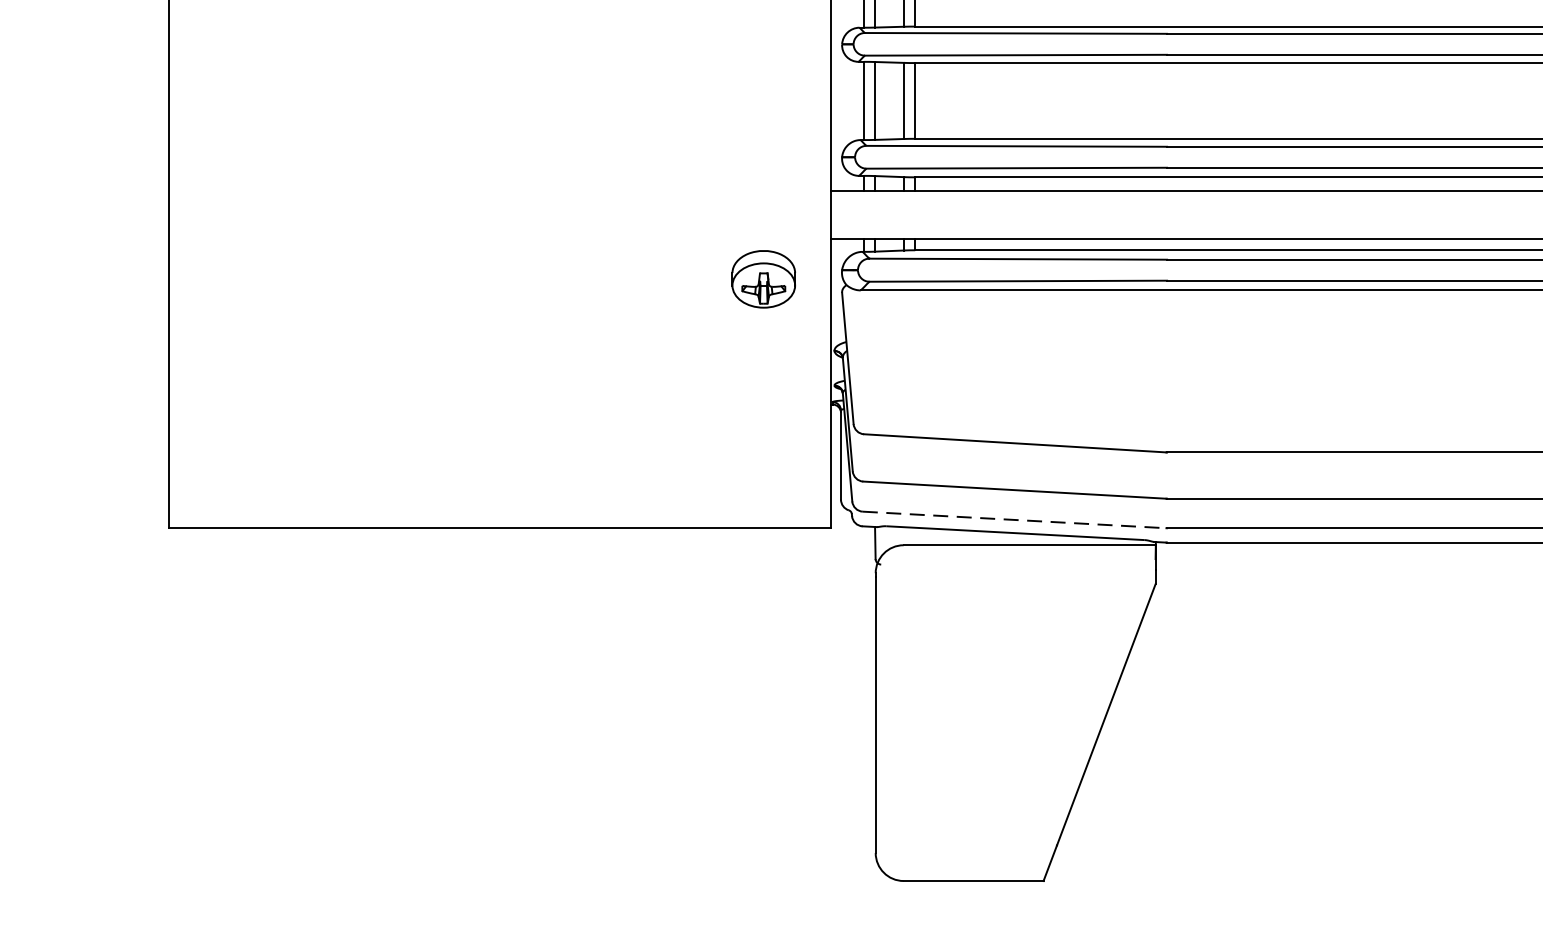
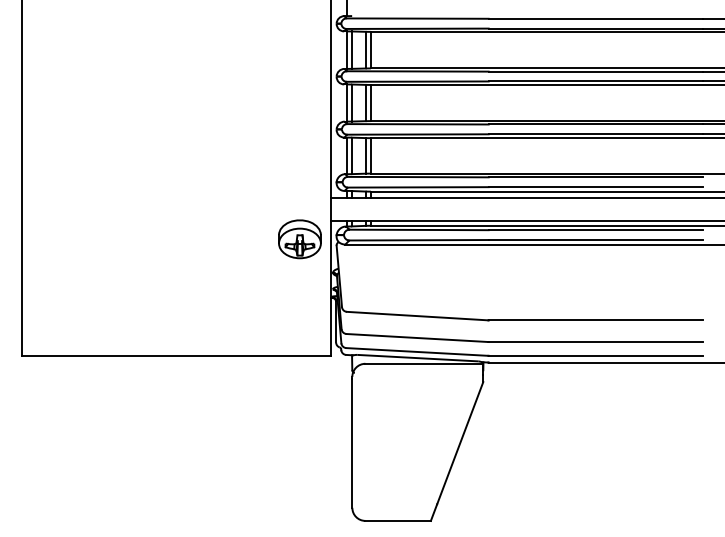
part: (762, 279) -> (299, 239), size x1.43
line: (1014, 518) -> (417, 351), dashed -> solid

